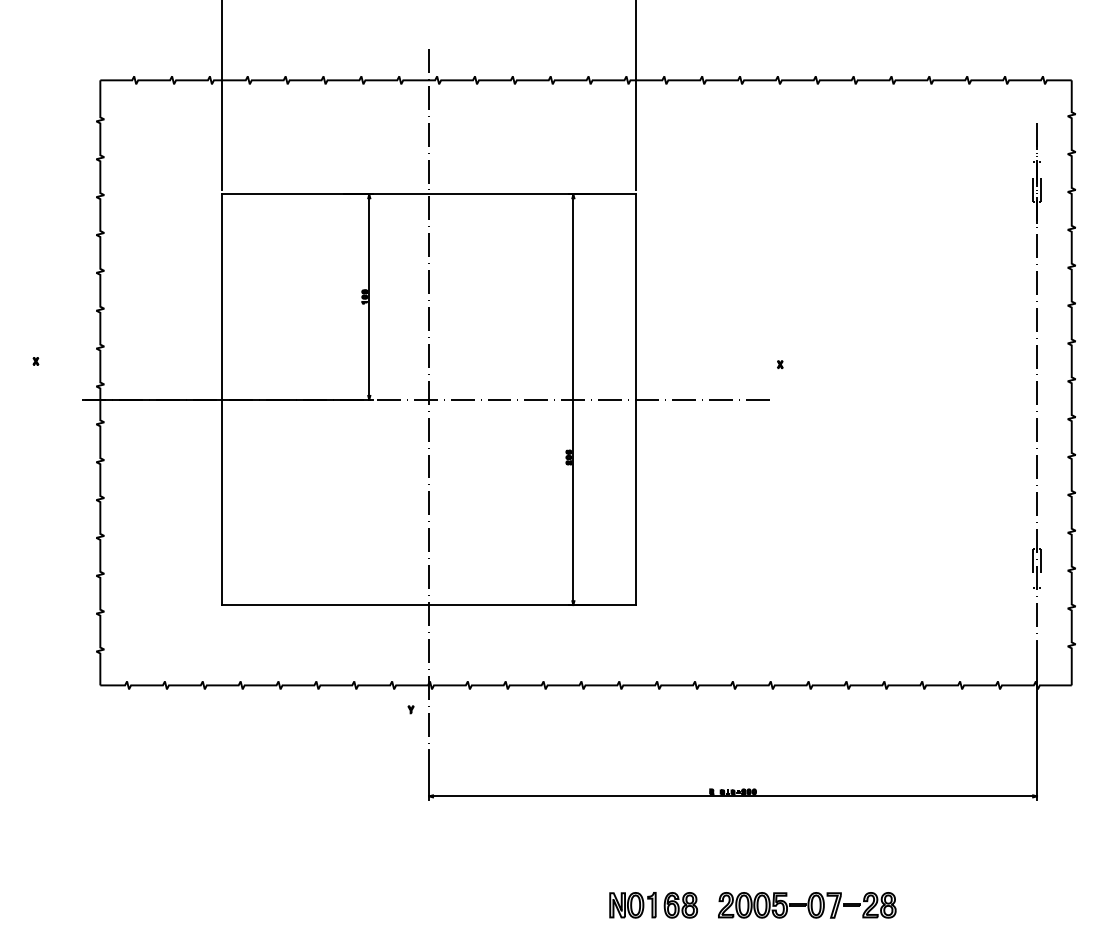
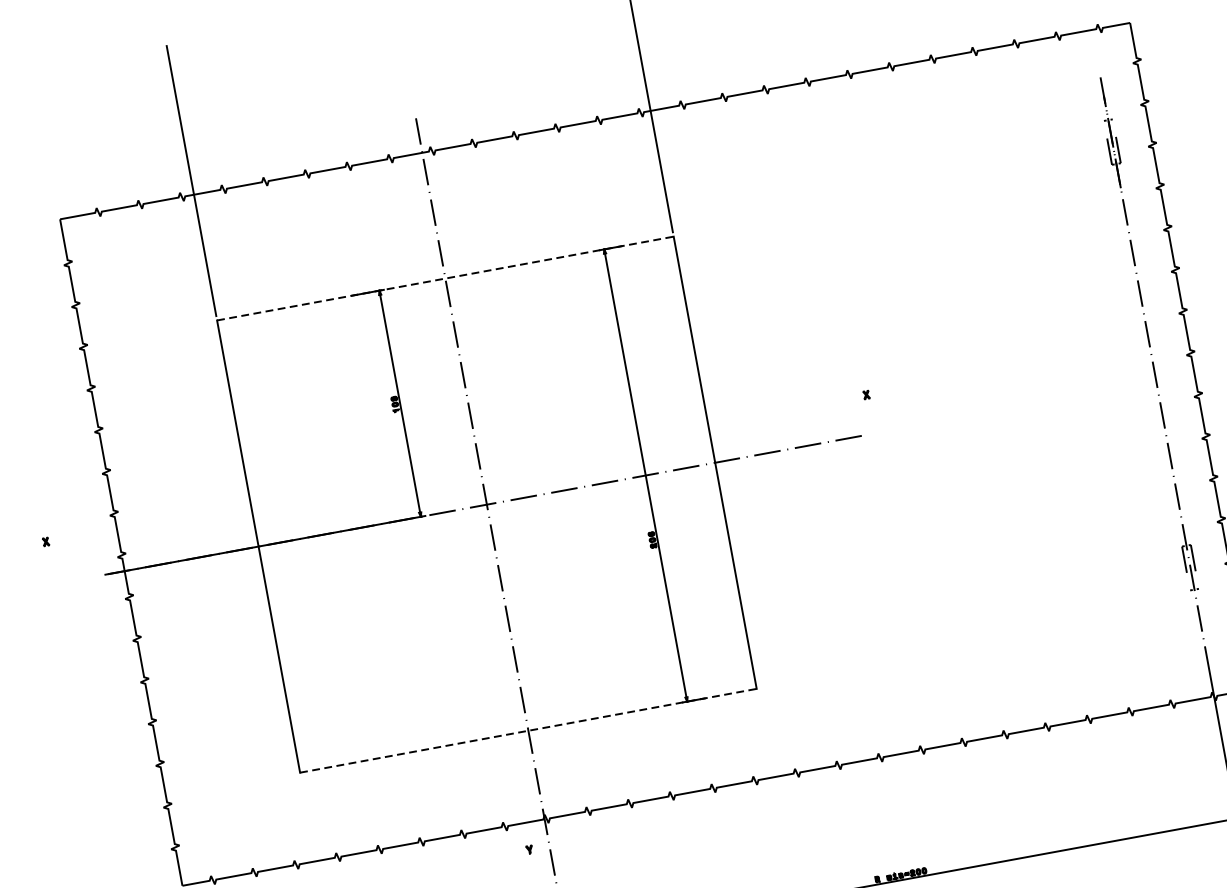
line: (429, 194) -> (445, 278), solid -> dashed
line: (429, 605) -> (528, 731), solid -> dashed

